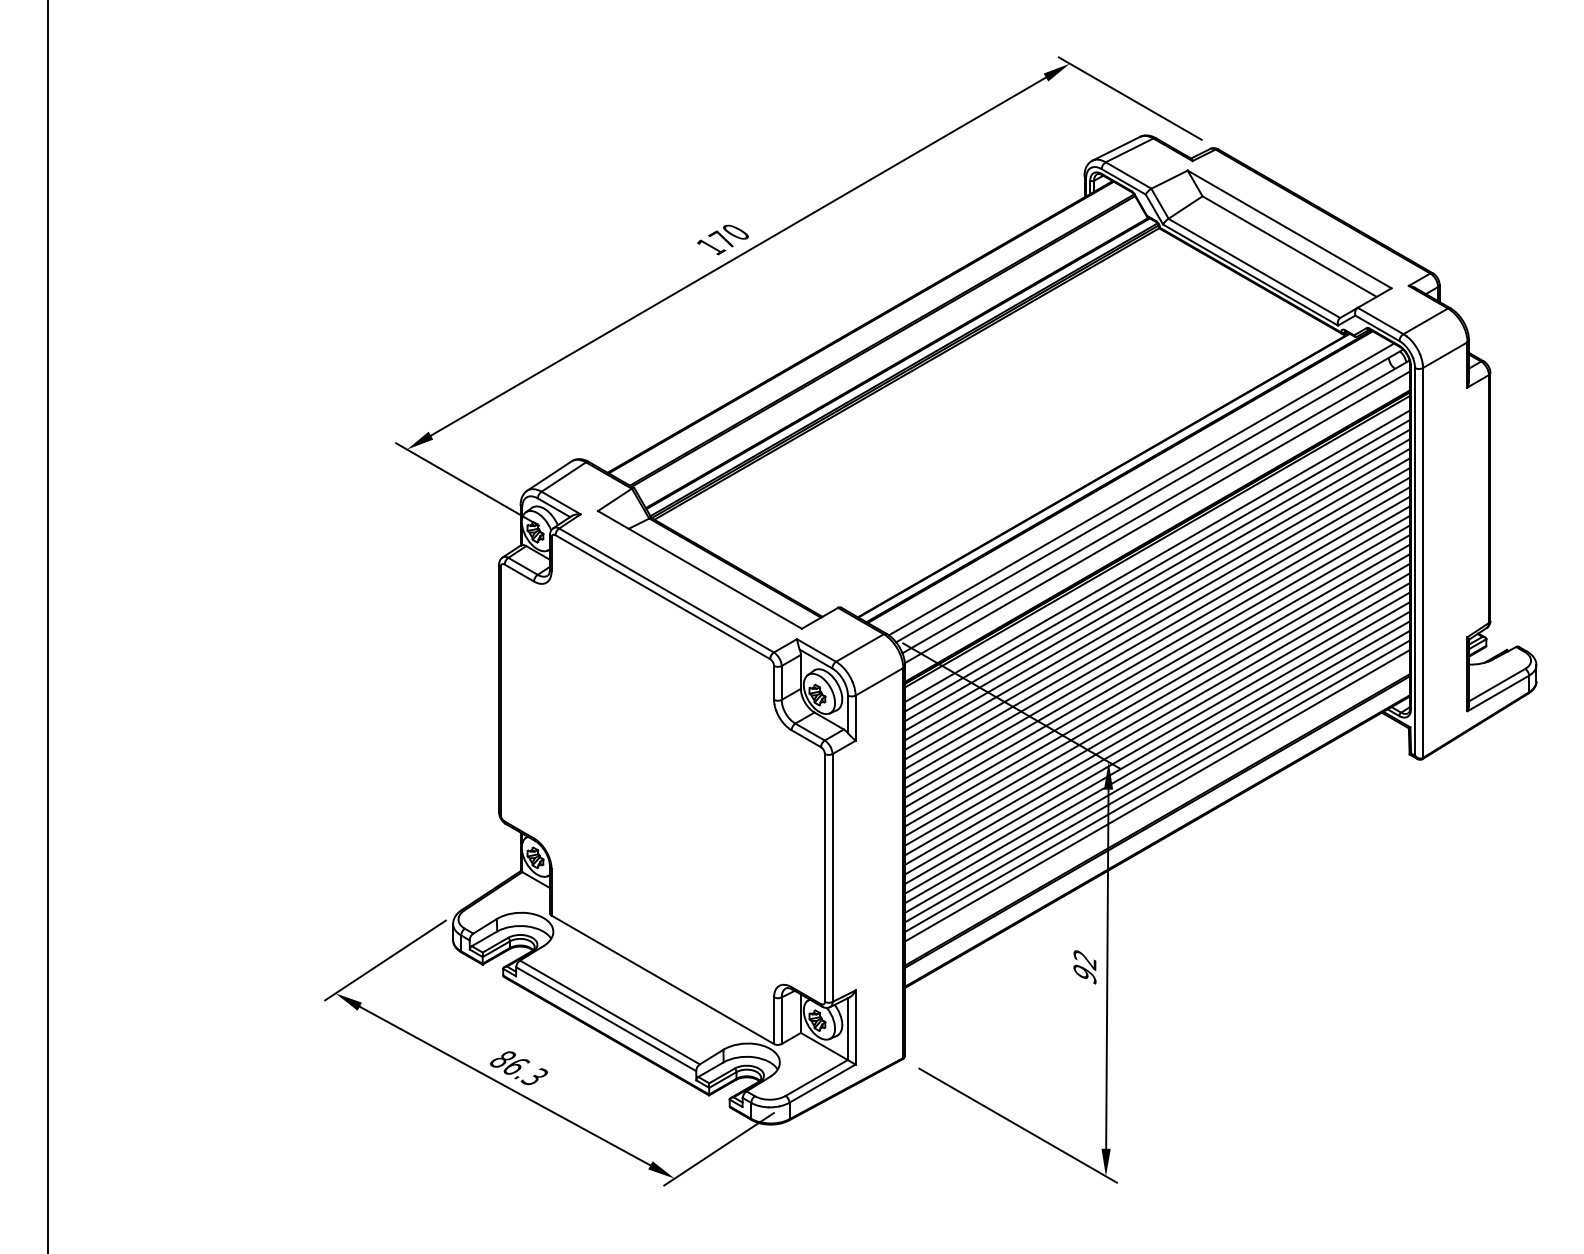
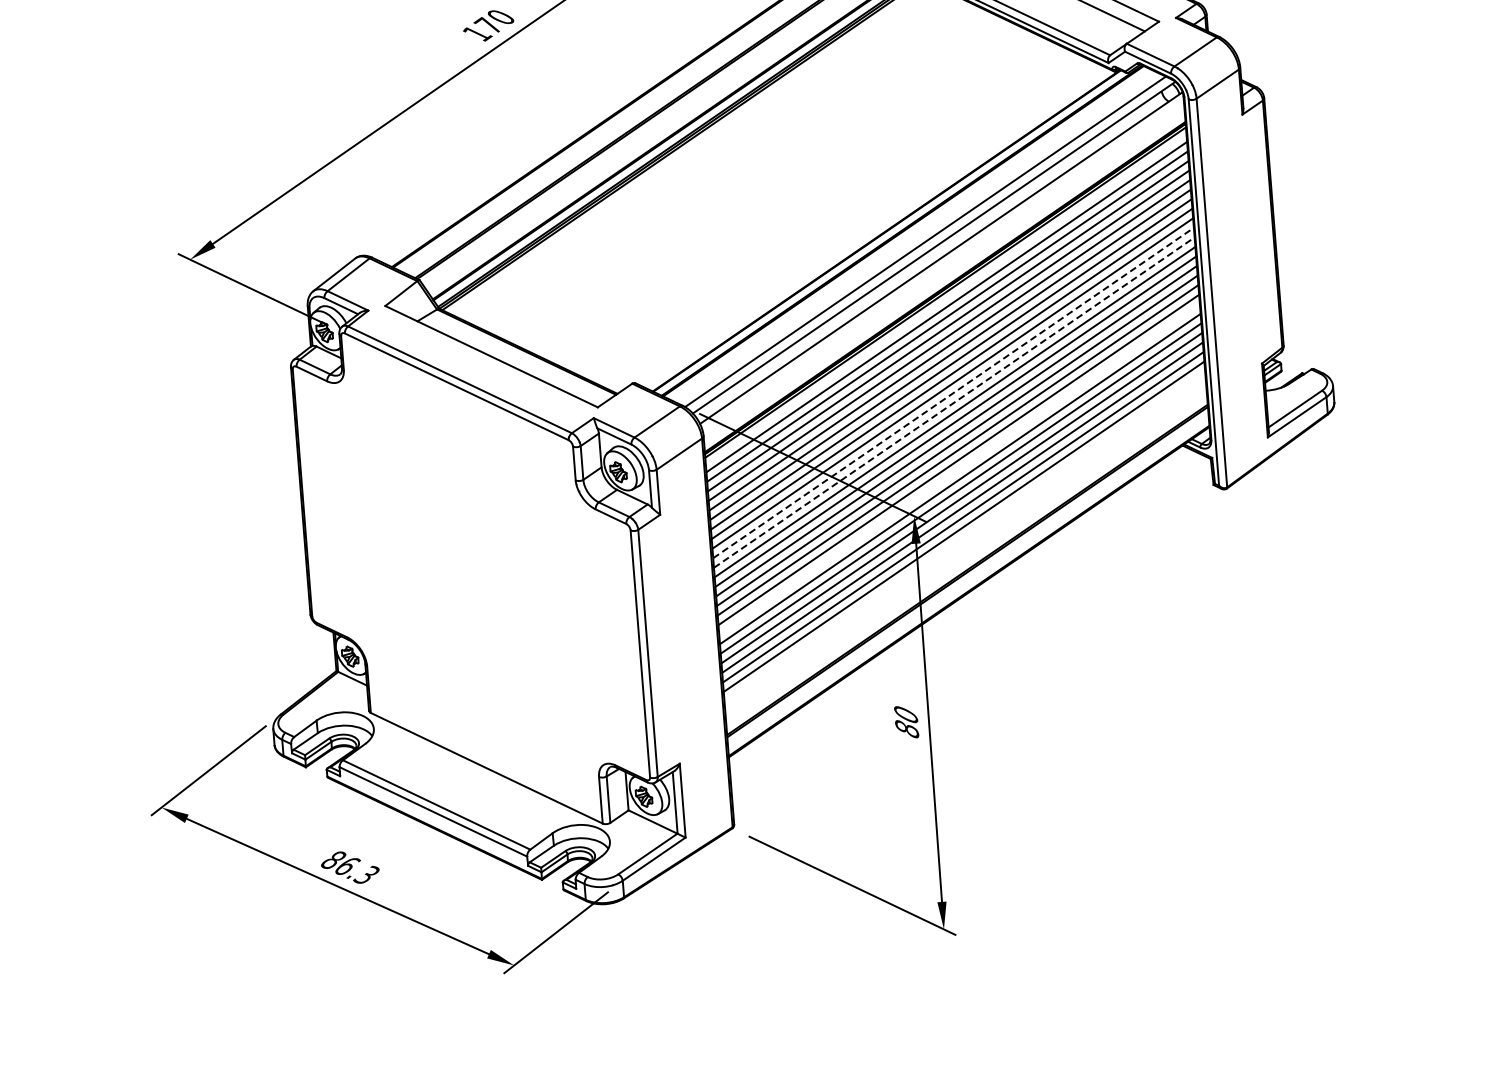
line: (1157, 517) -> (943, 268), removed
line: (1157, 642) -> (953, 393), solid -> dashed
line: (1157, 652) -> (954, 403), solid -> dashed
line: (1157, 718) -> (959, 468), removed
line: (1157, 785) -> (964, 535), removed
line: (1157, 795) -> (965, 545), removed
text: (1084, 967) -> (906, 722), 92 -> 80

